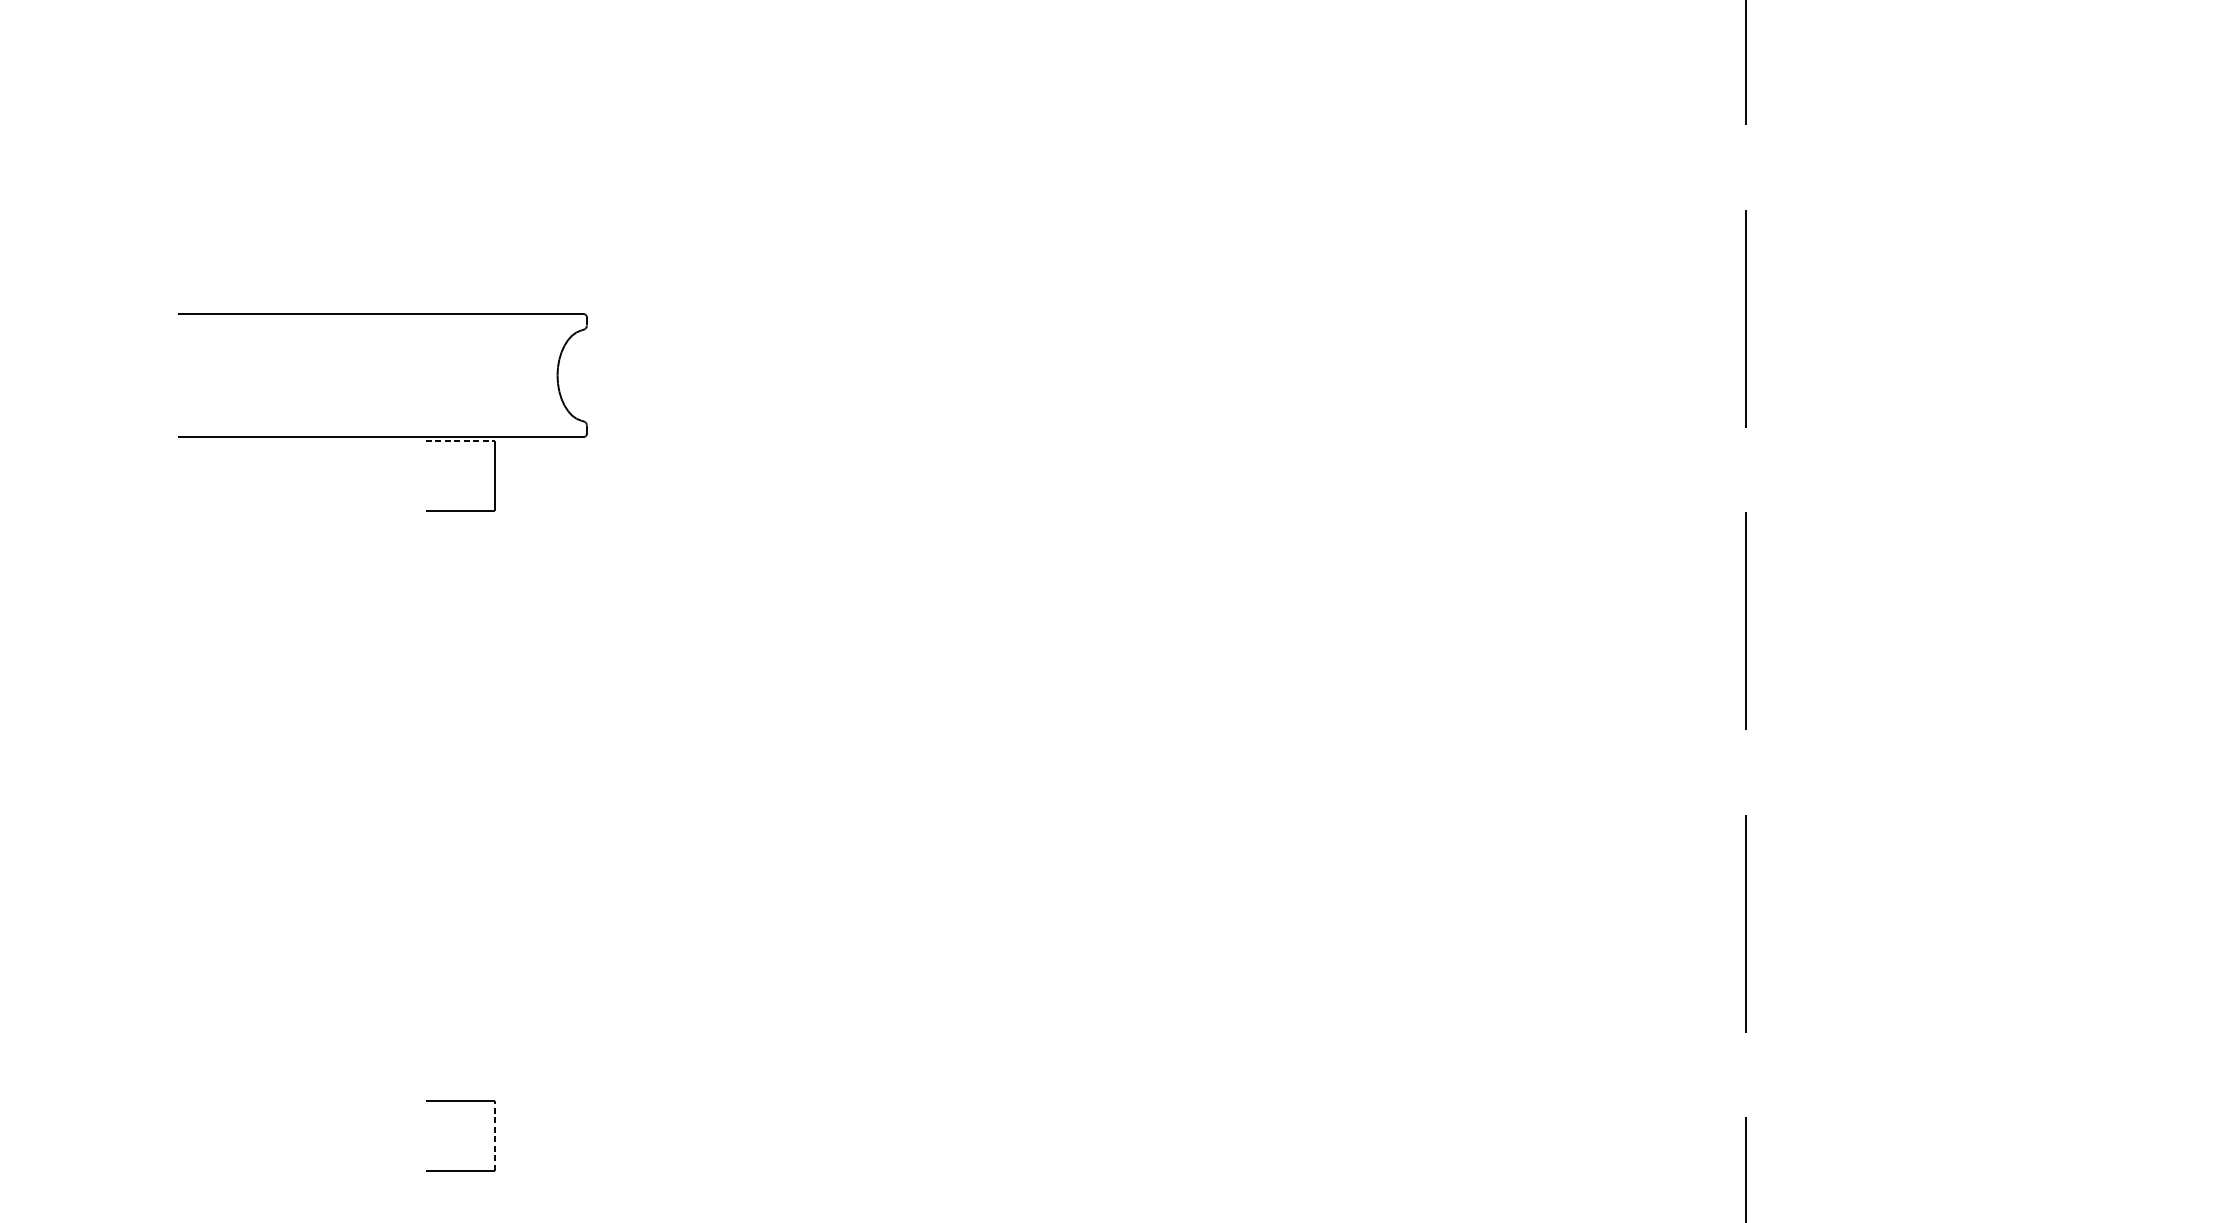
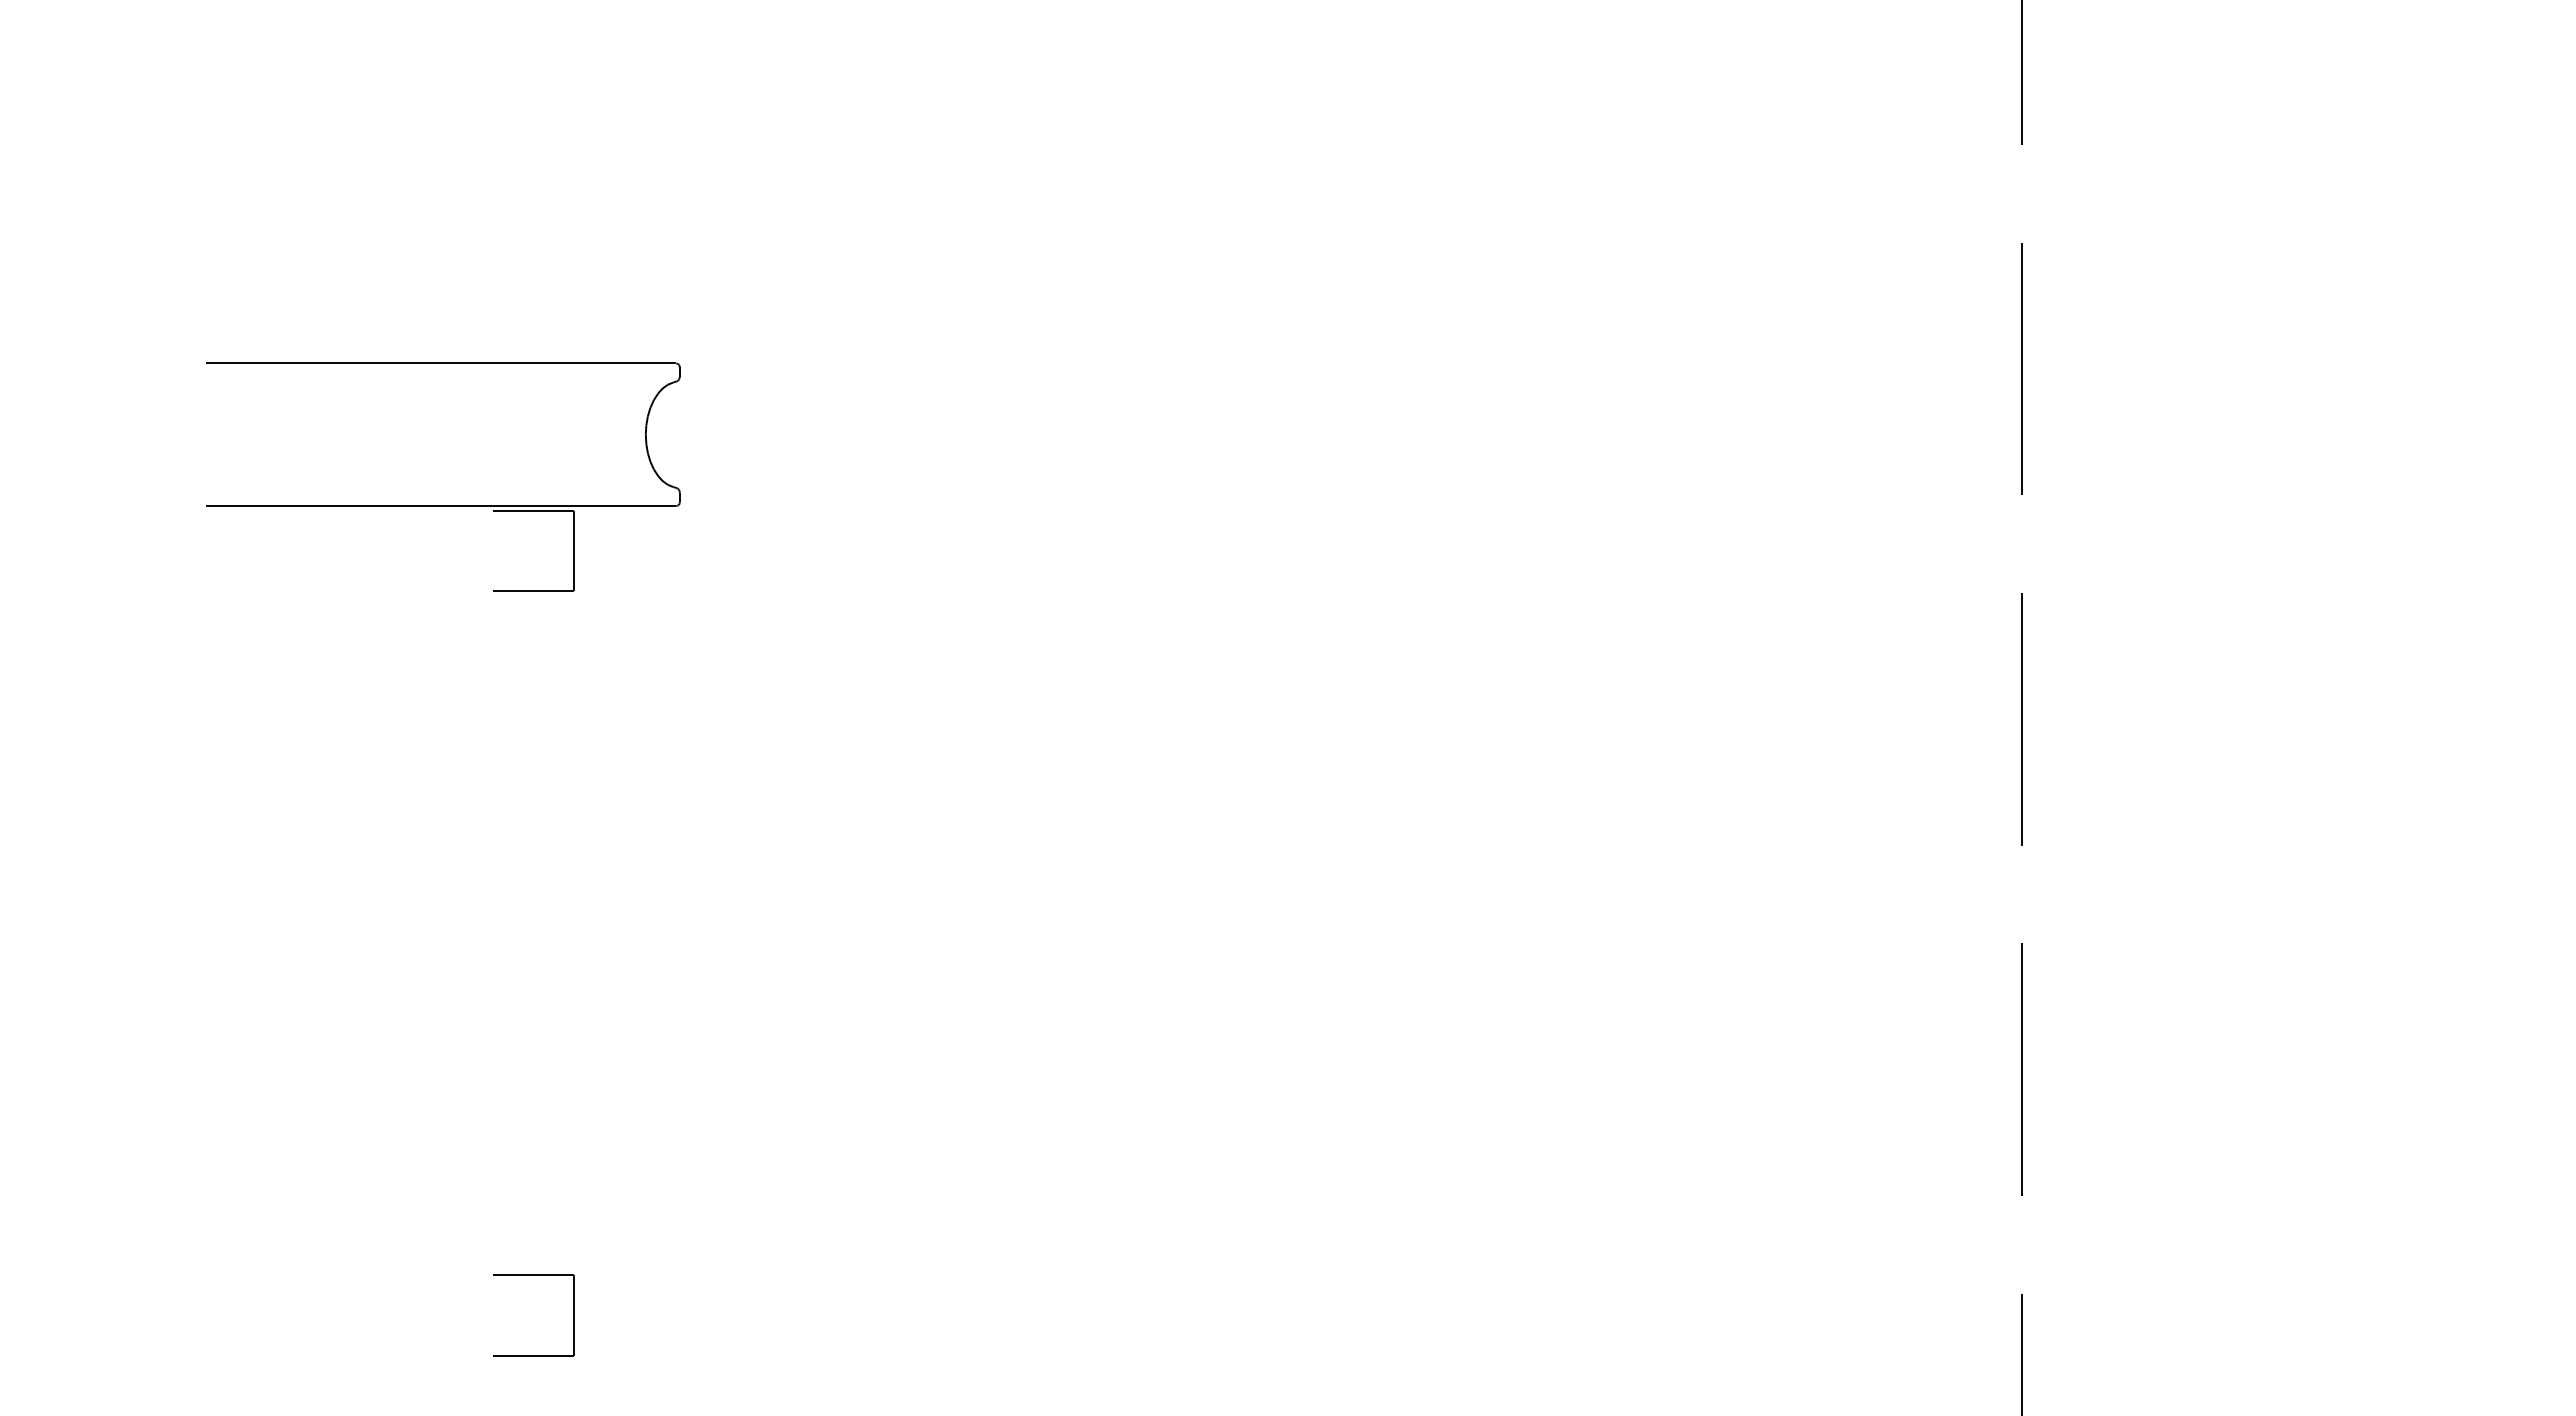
line: (460, 440) -> (533, 510), dashed -> solid
line: (495, 1135) -> (573, 1314), dashed -> solid

